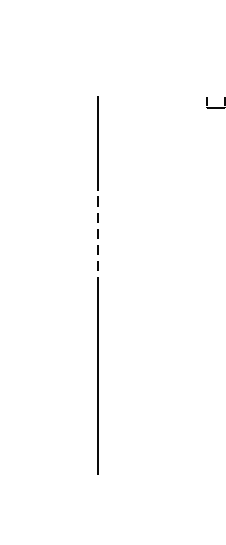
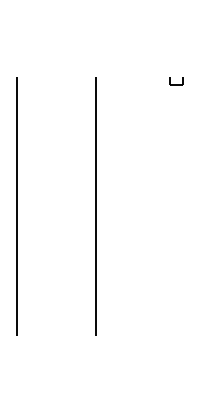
line: (98, 233) -> (95, 170), dashed -> solid

